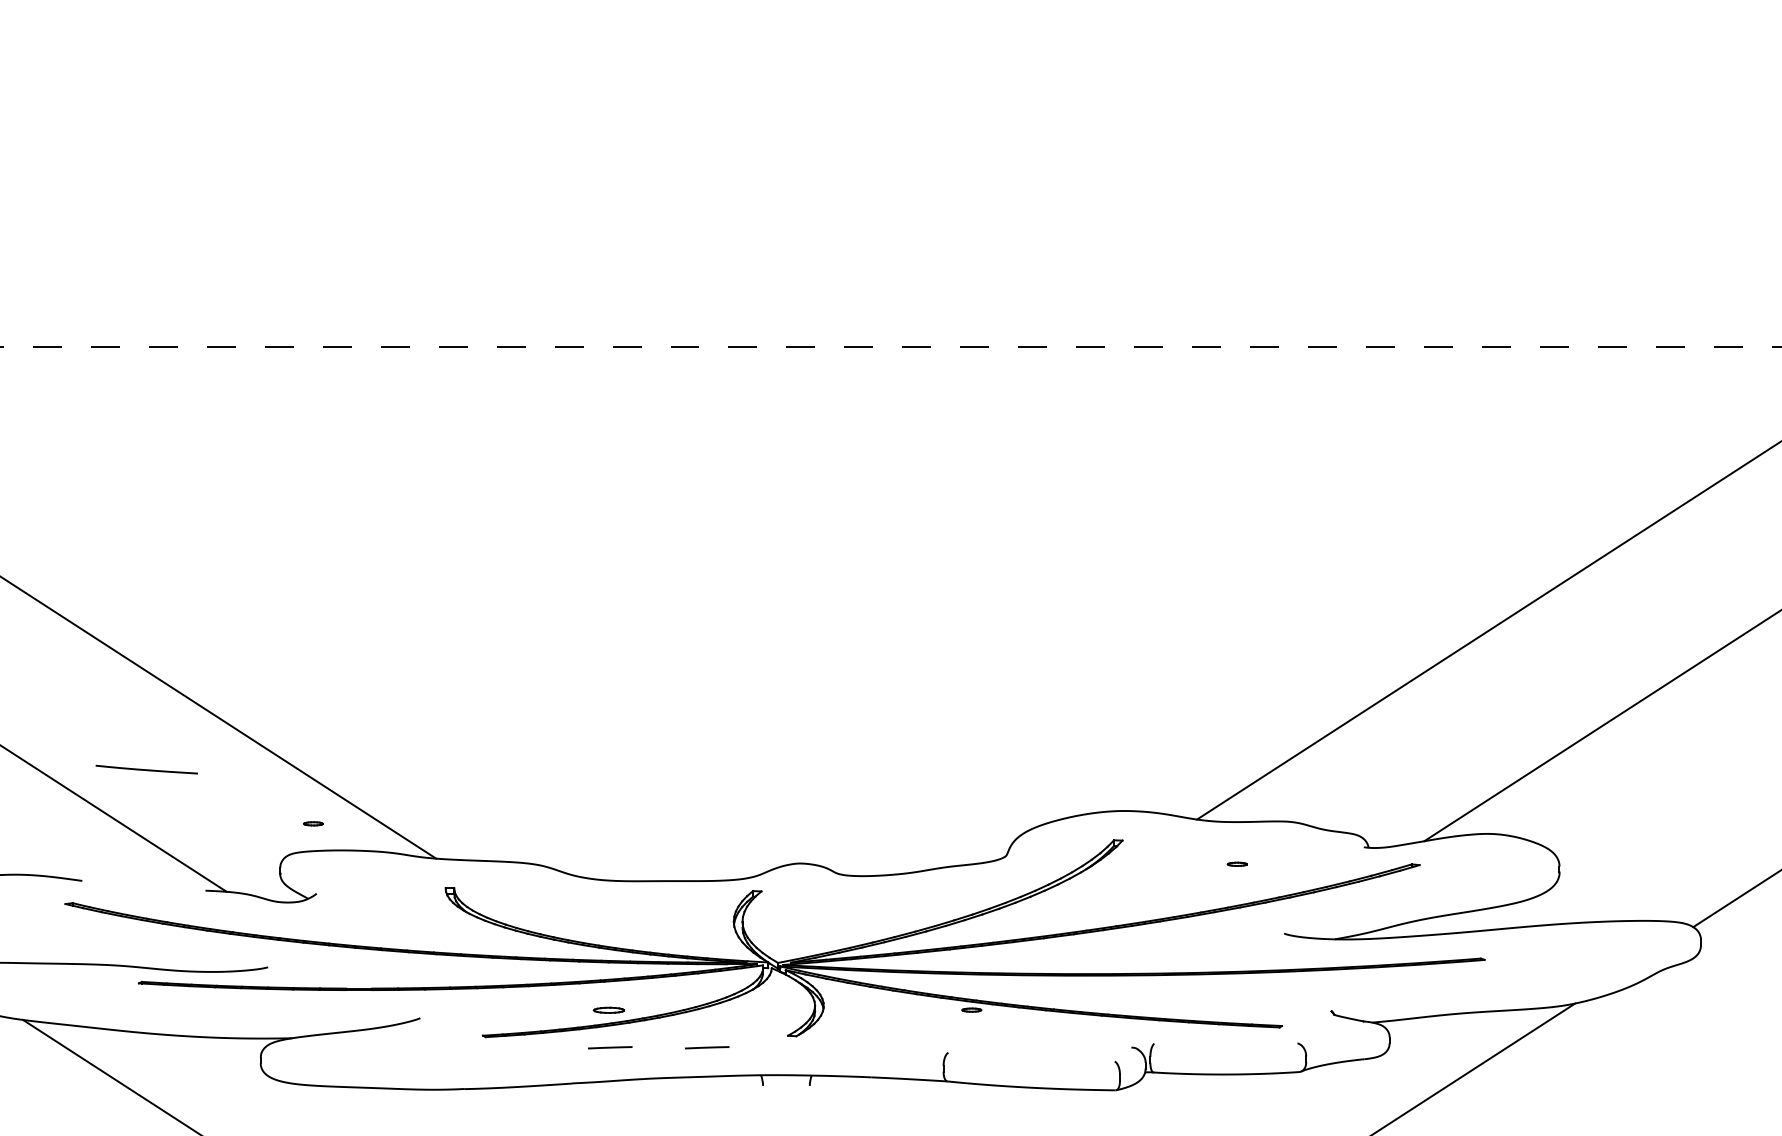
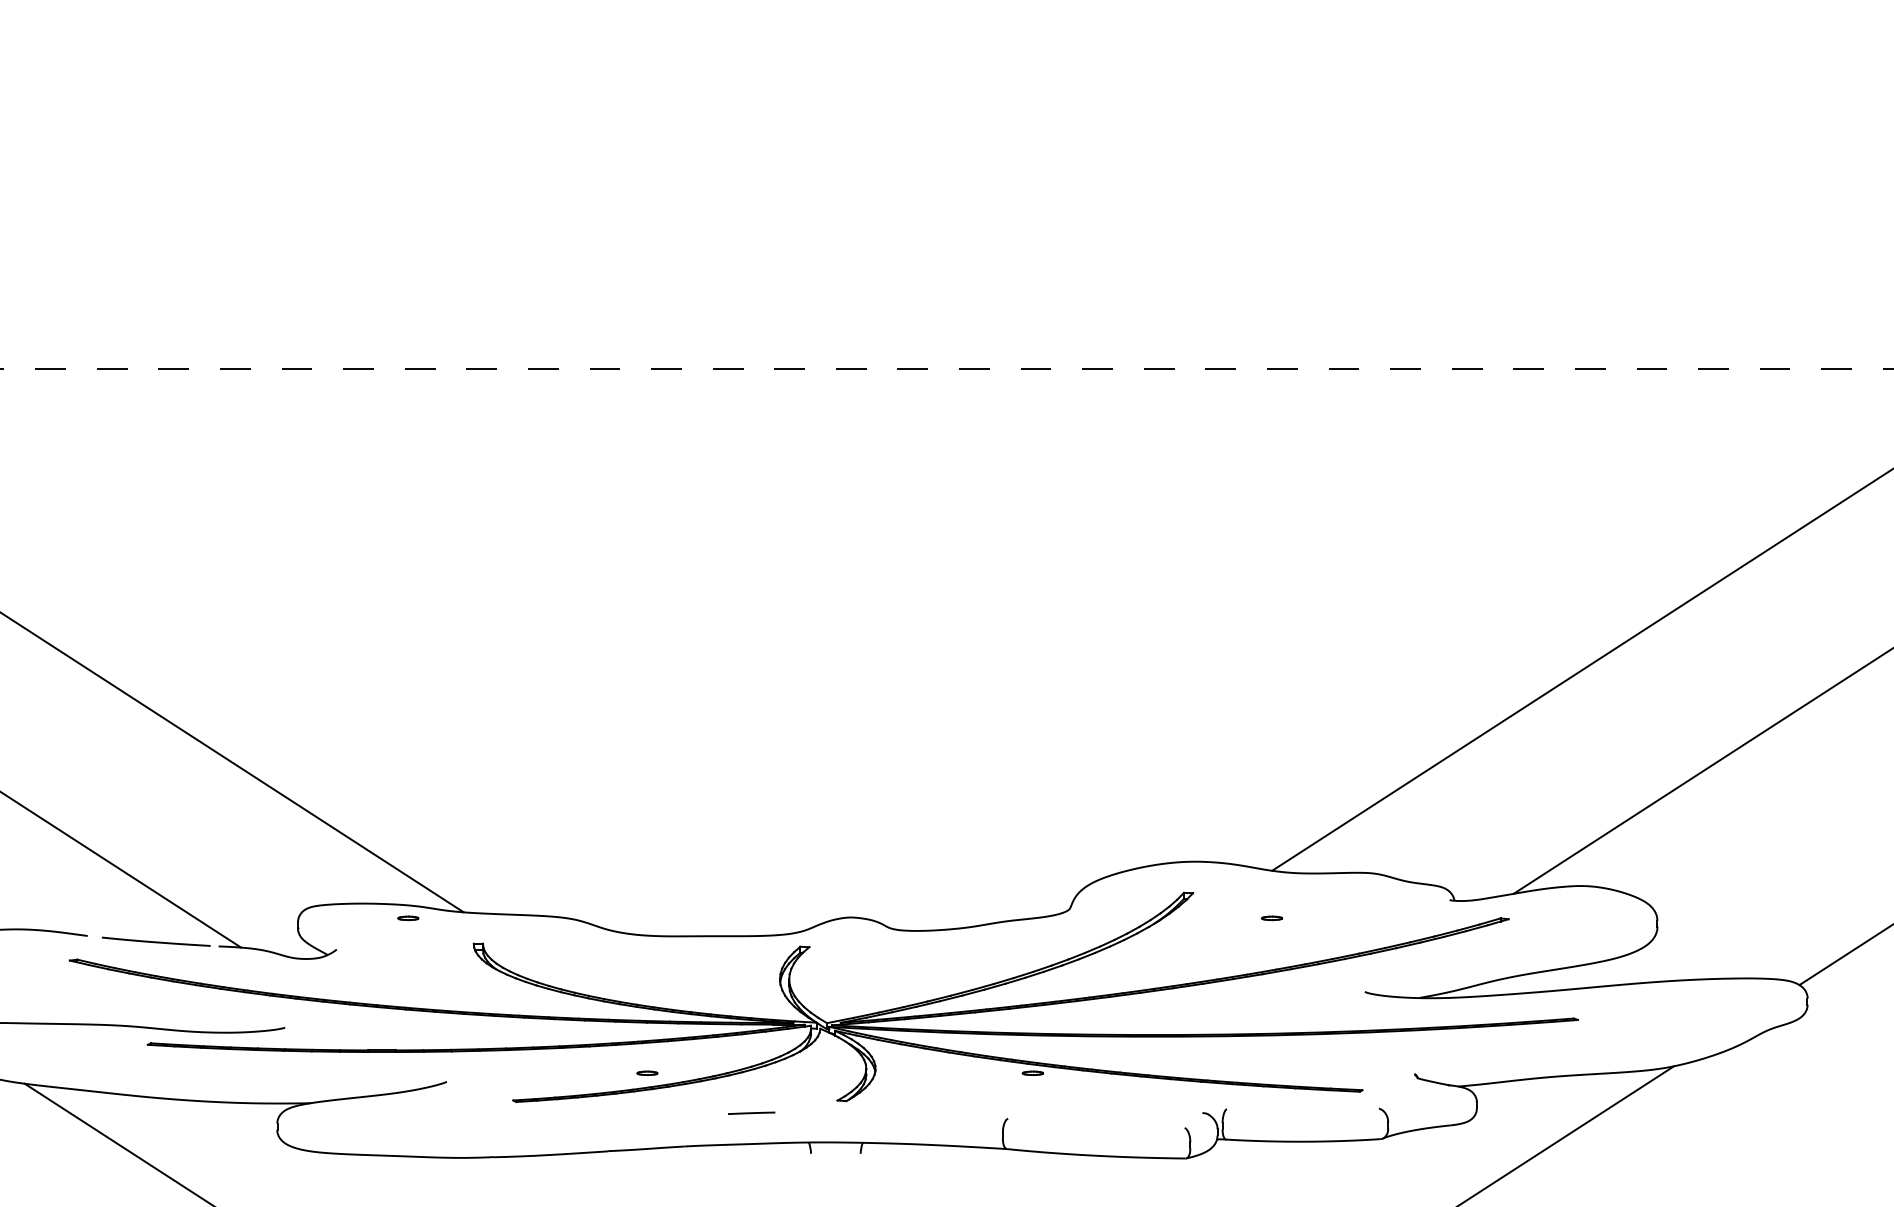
line: (146, 769) -> (155, 941), moved
part: (313, 823) -> (408, 918), moved
part: (1236, 864) -> (1271, 918), moved
part: (609, 1009) -> (647, 1072), size x0.62
line: (610, 1047) -> (648, 1112), removed

